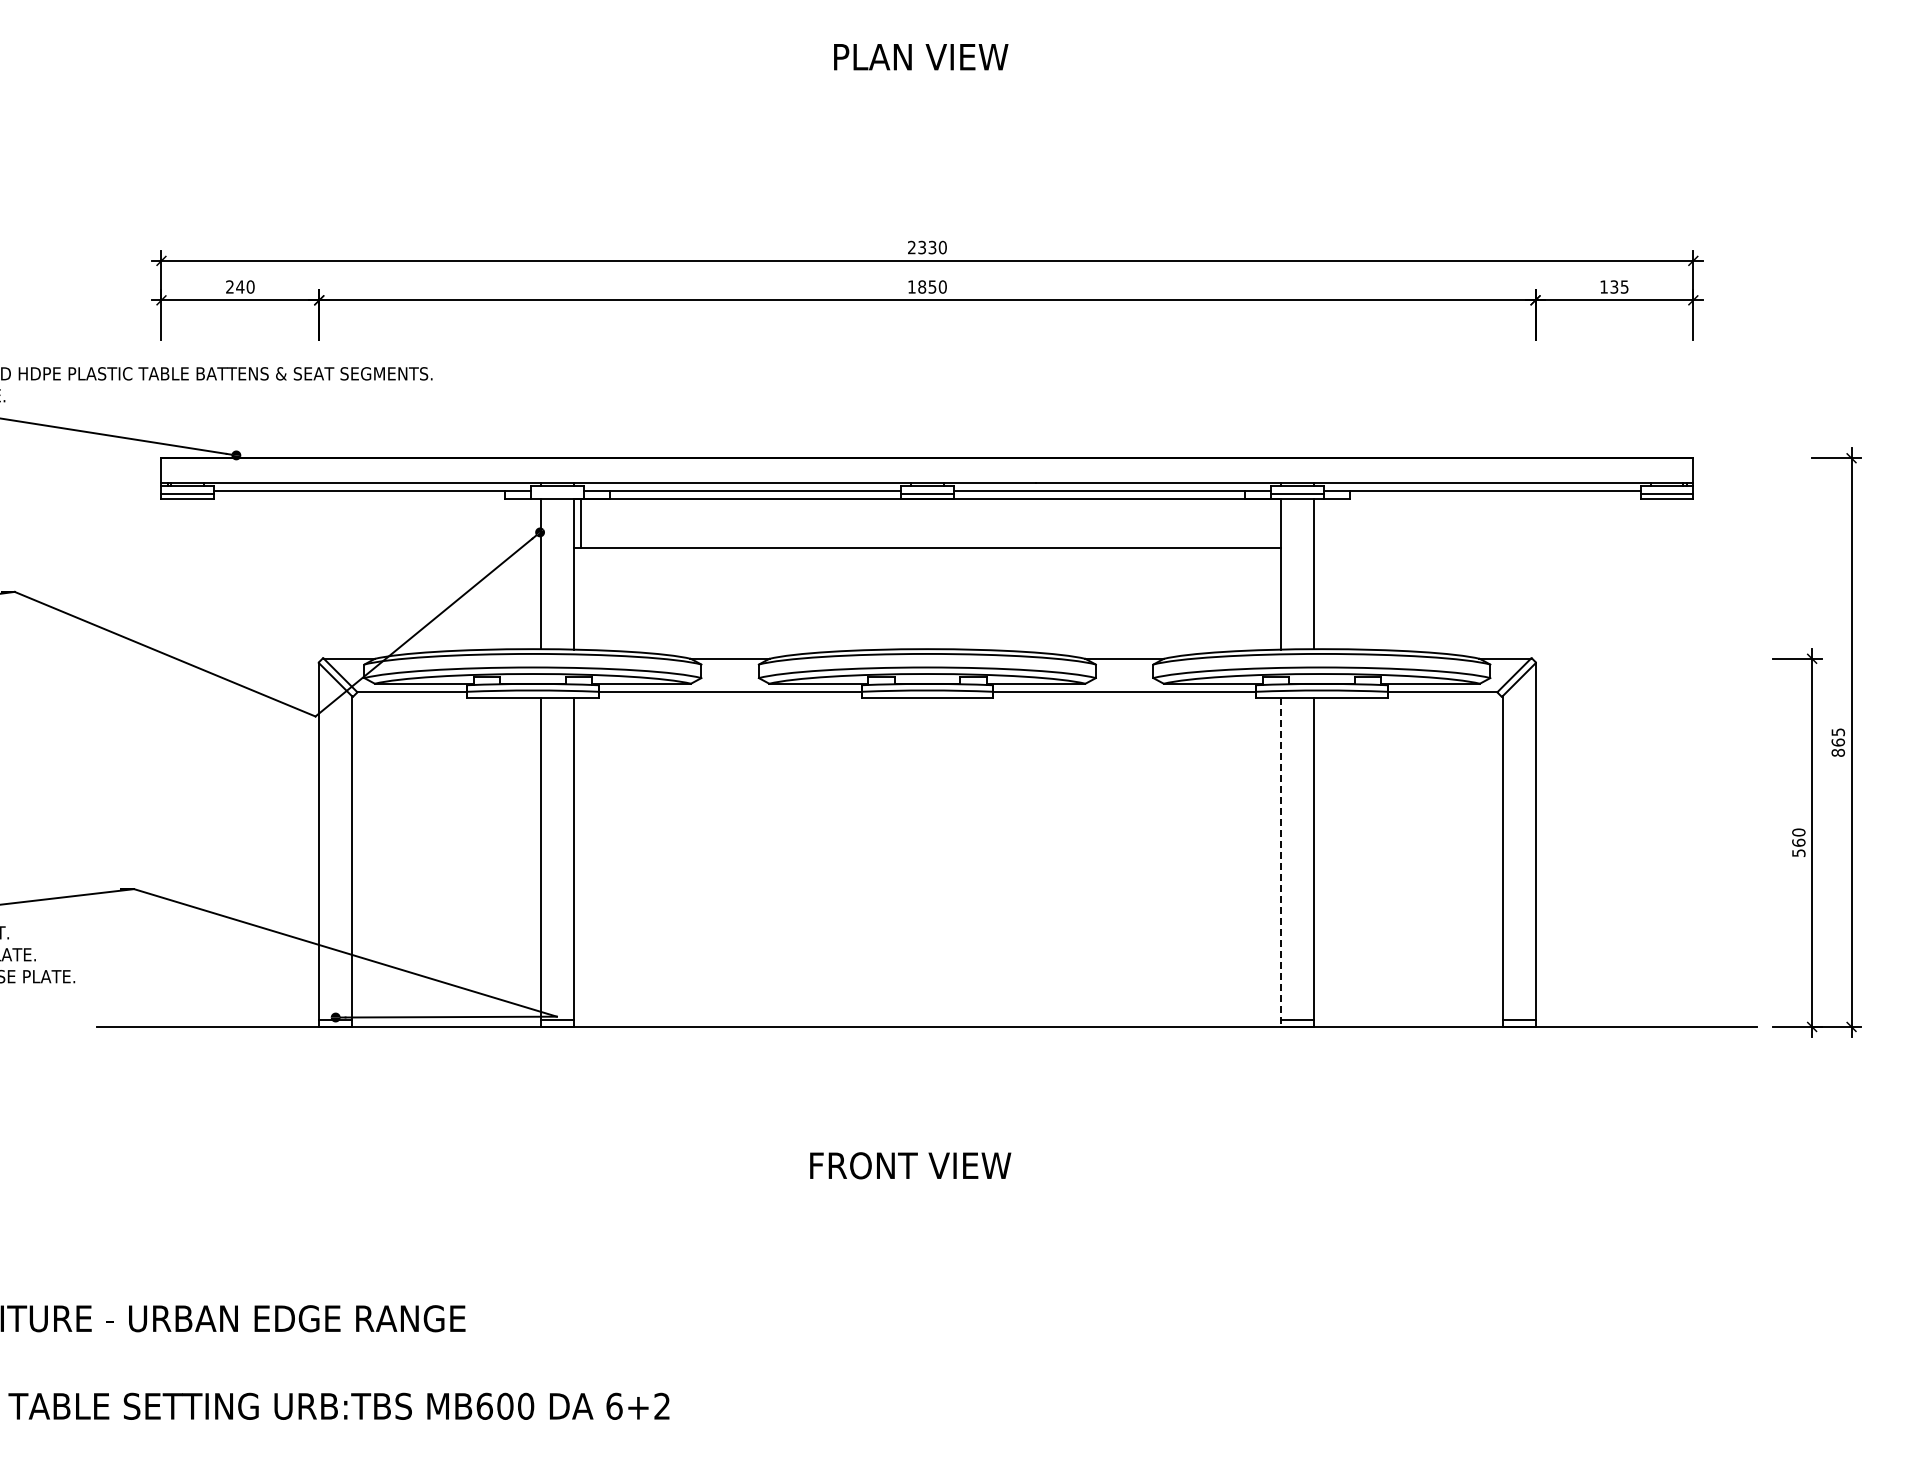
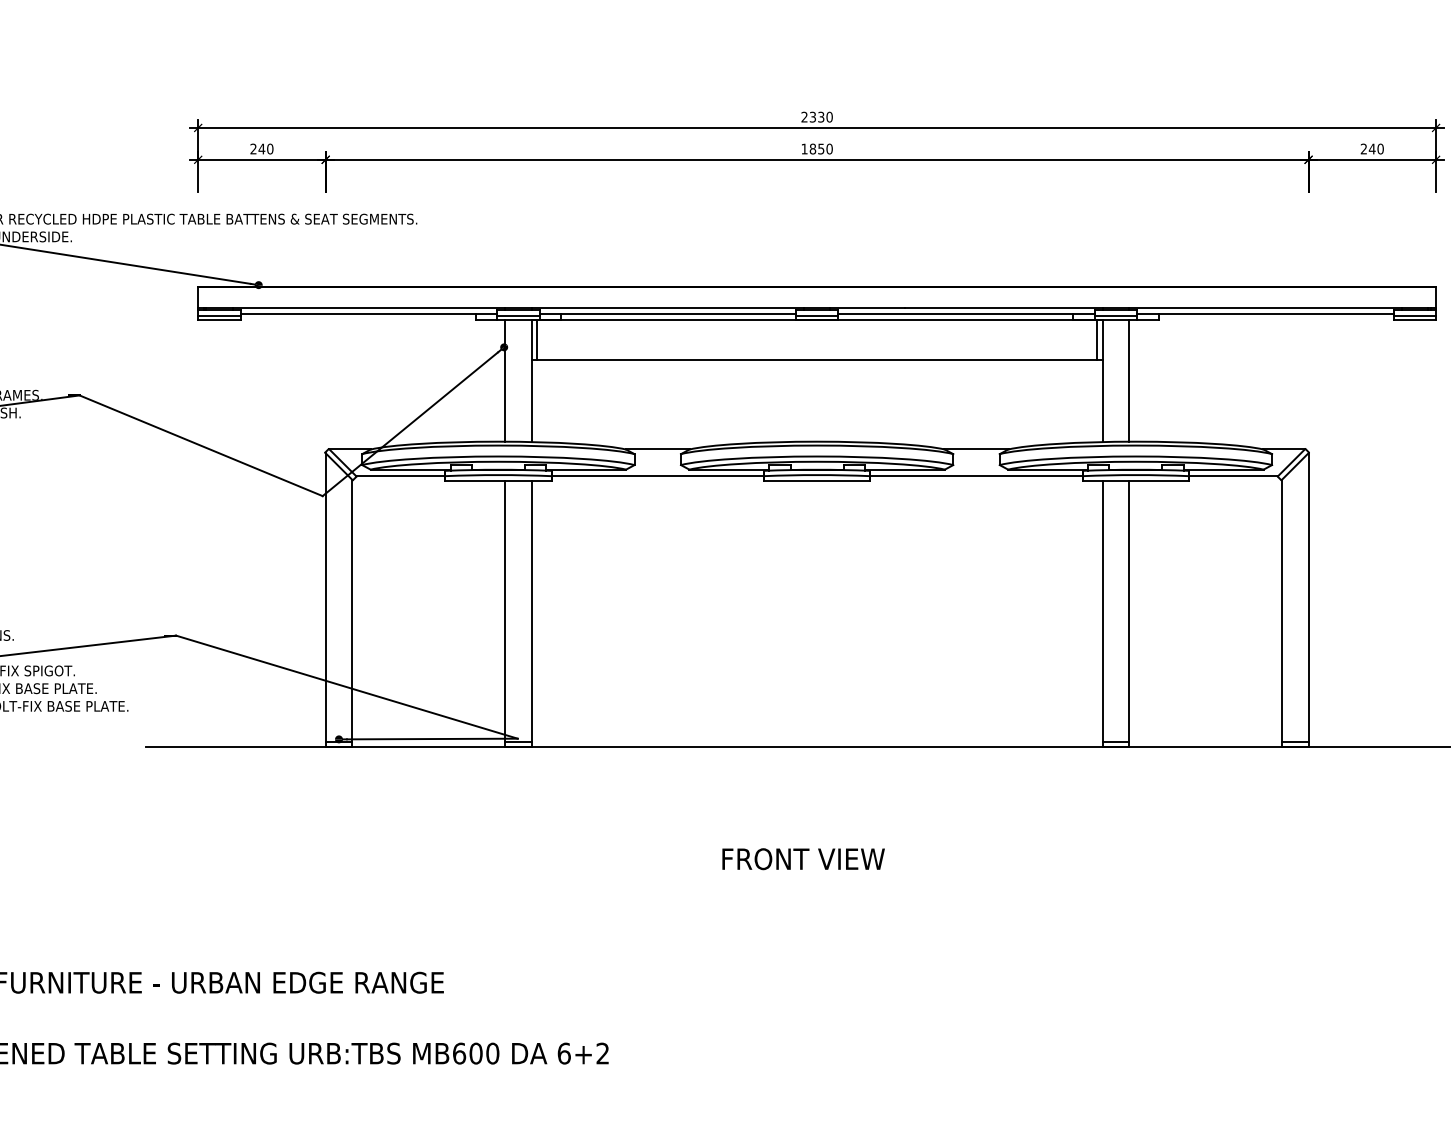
text: (1614, 286) -> (1372, 148), 135 -> 240
line: (557, 493) -> (518, 315), added
line: (1274, 523) -> (1097, 340), added
line: (1280, 863) -> (1102, 614), dashed -> solid

